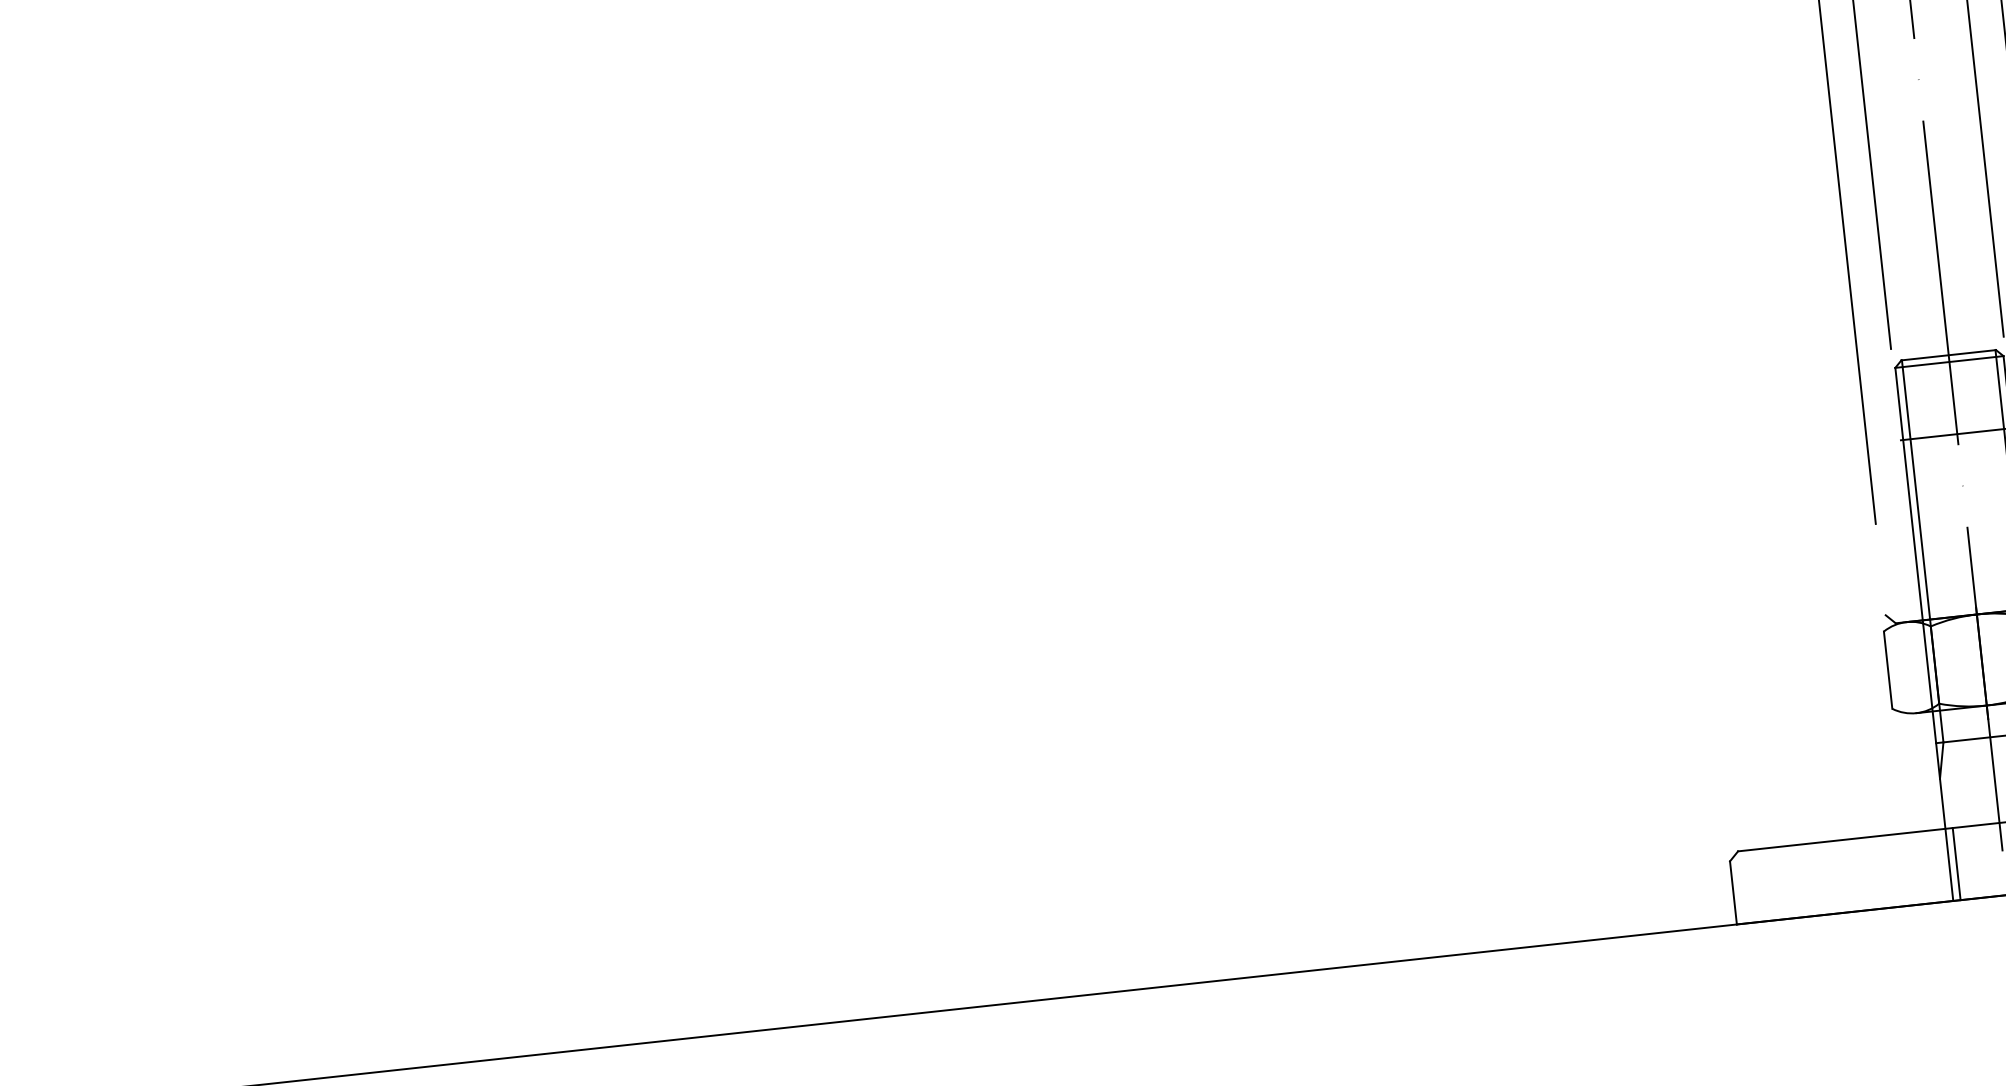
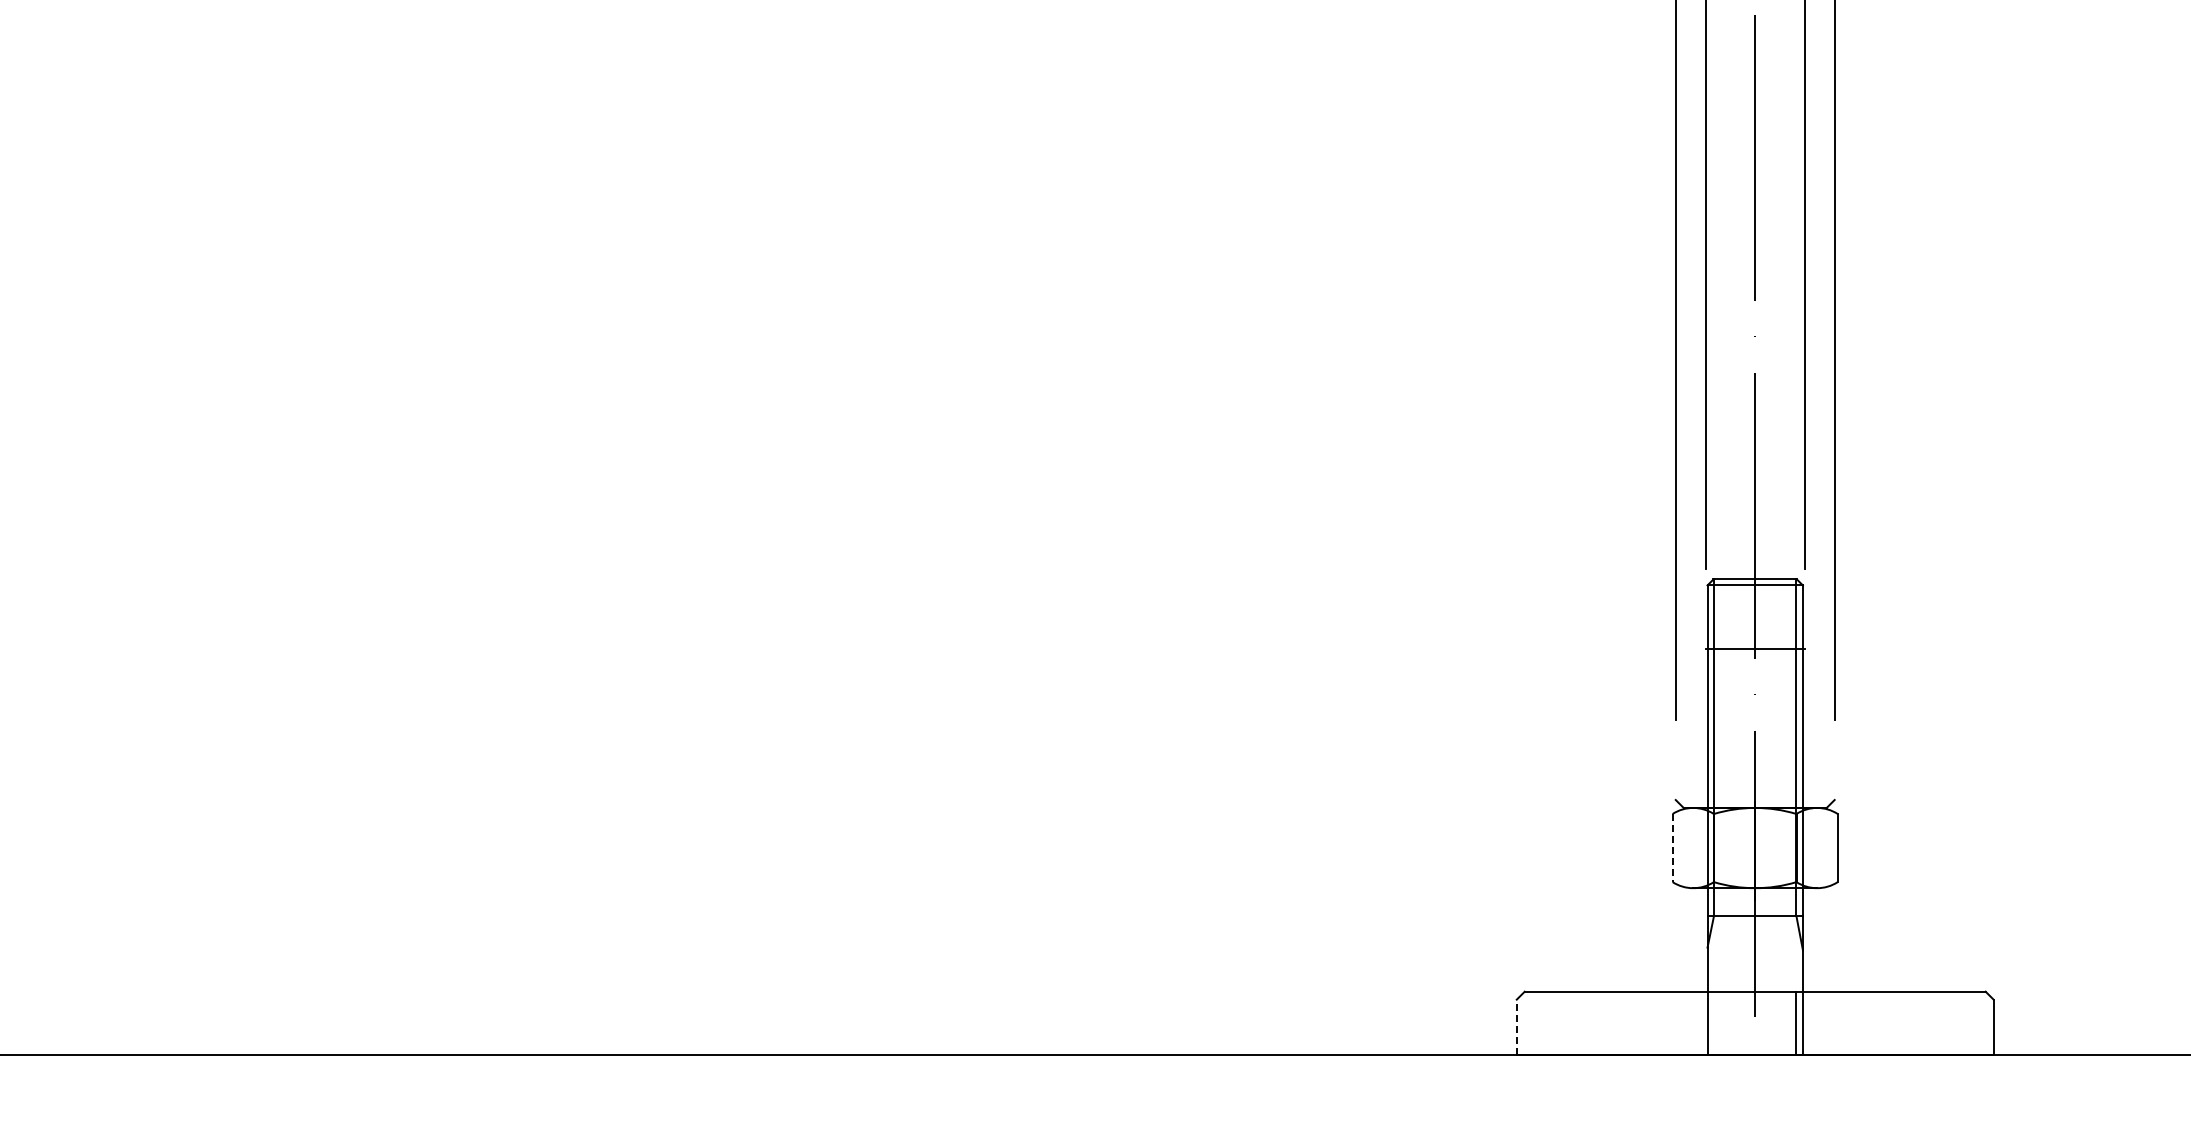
line: (1888, 670) -> (1672, 848), solid -> dashed
line: (1956, 864) -> (1713, 1023), removed
line: (1733, 893) -> (1516, 1027), solid -> dashed

